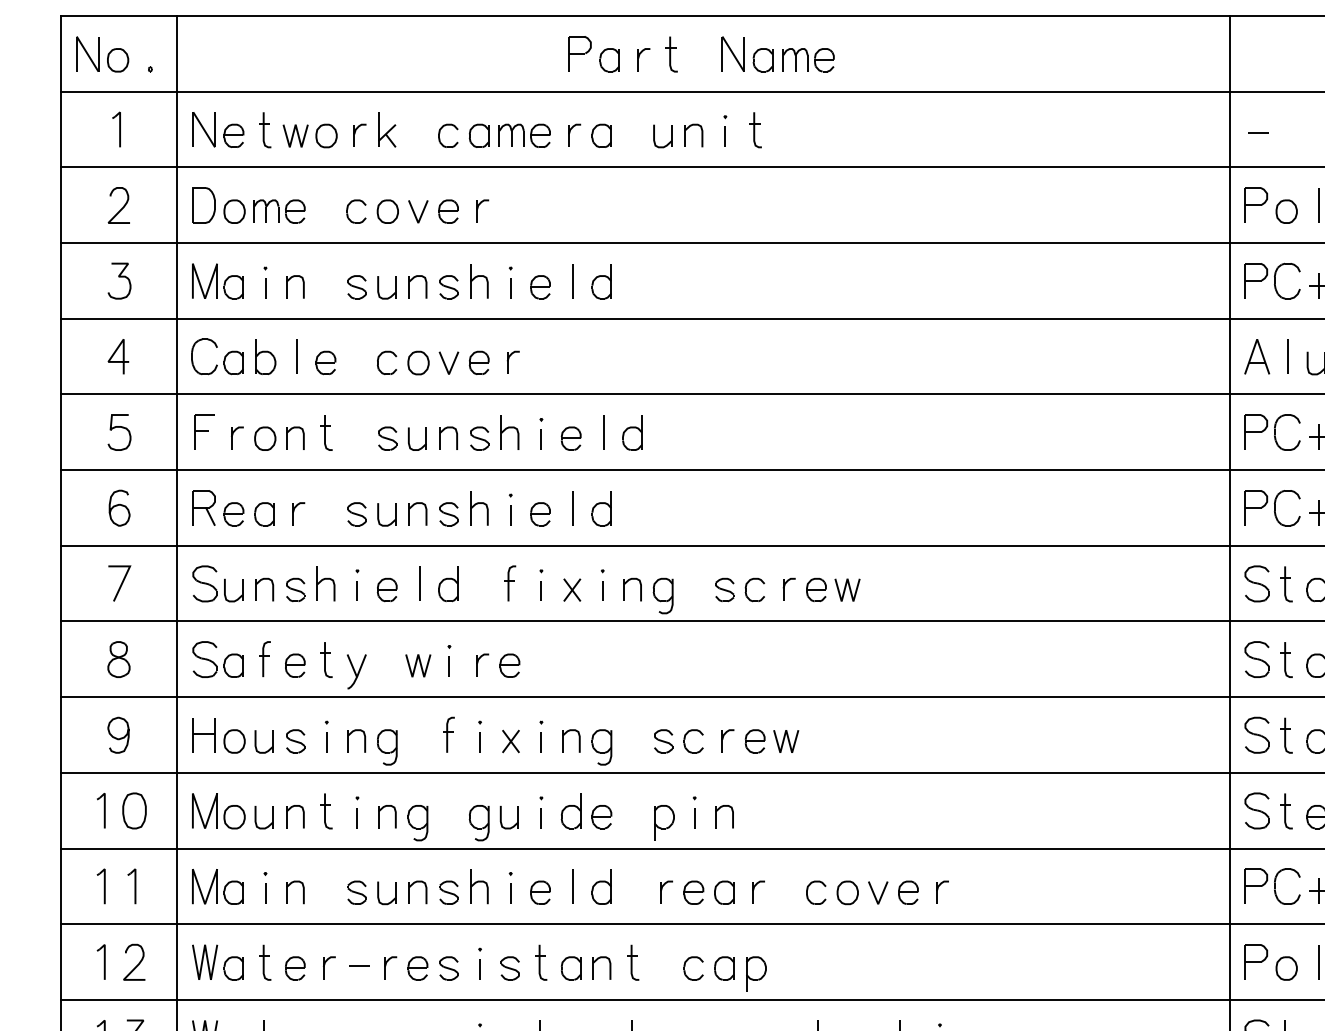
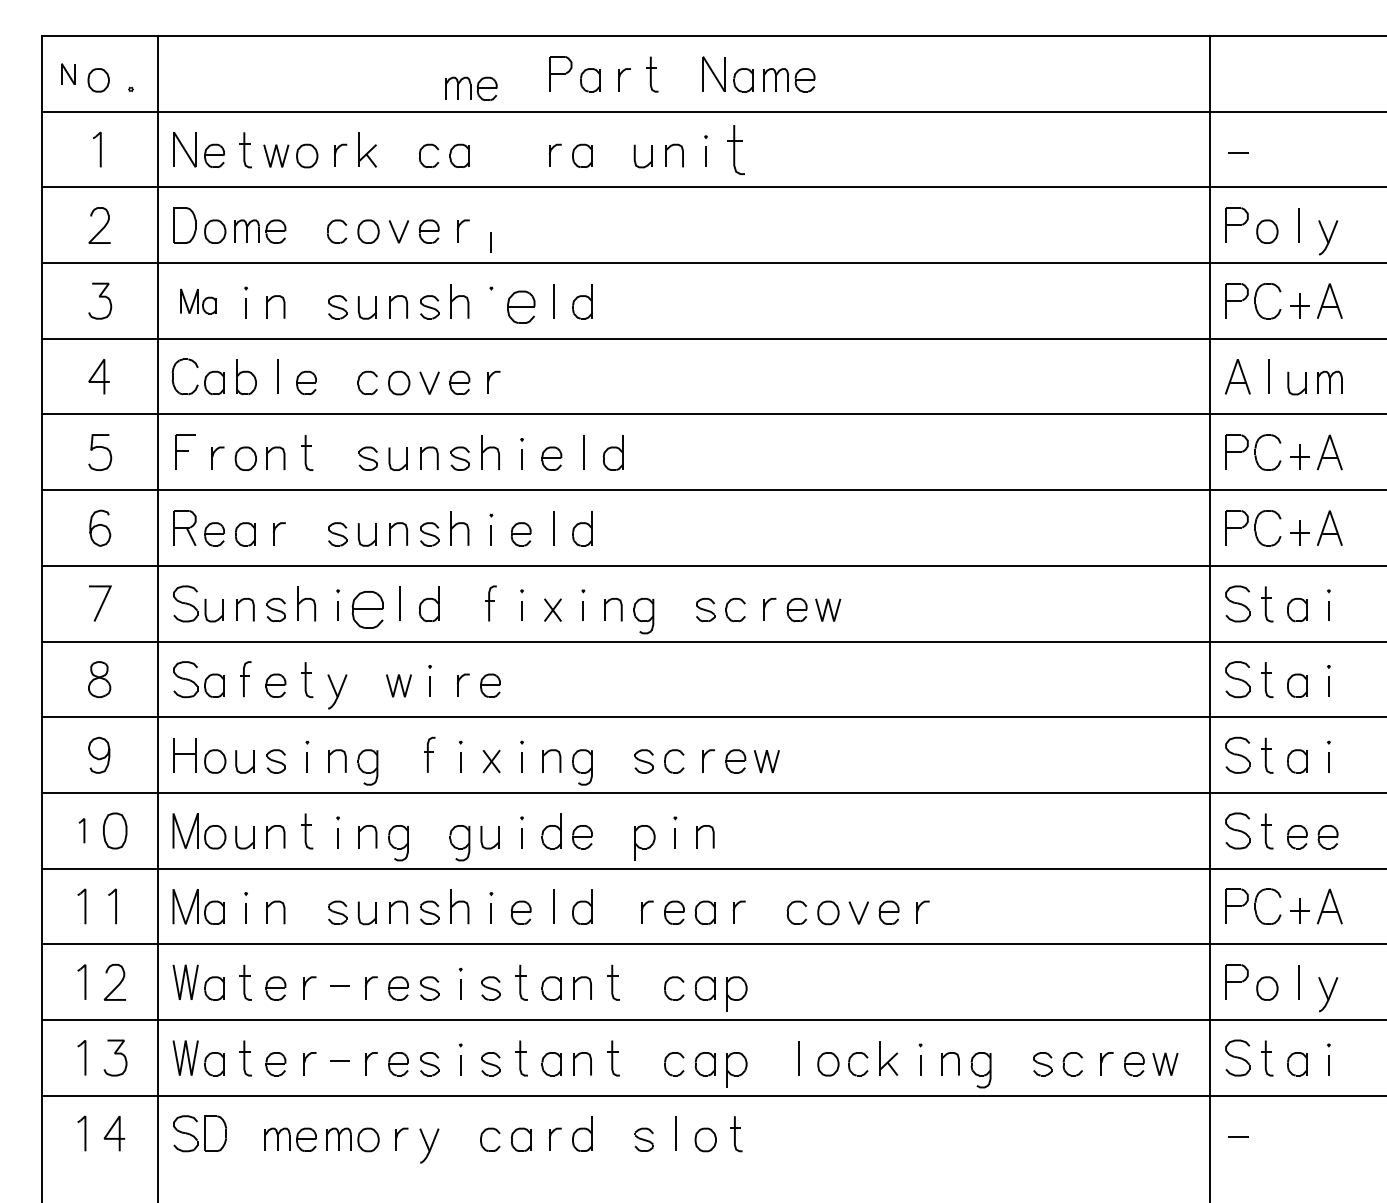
part: (86, 53) -> (67, 73), size x0.6
part: (755, 130) -> (736, 150), size x1.4
part: (524, 135) -> (471, 88), moved
part: (217, 281) -> (198, 301), size x0.7
part: (539, 287) -> (520, 307), size x1.4
line: (509, 288) -> (490, 242), moved
part: (386, 590) -> (367, 610), size x1.6
part: (100, 810) -> (81, 830), size x0.7

